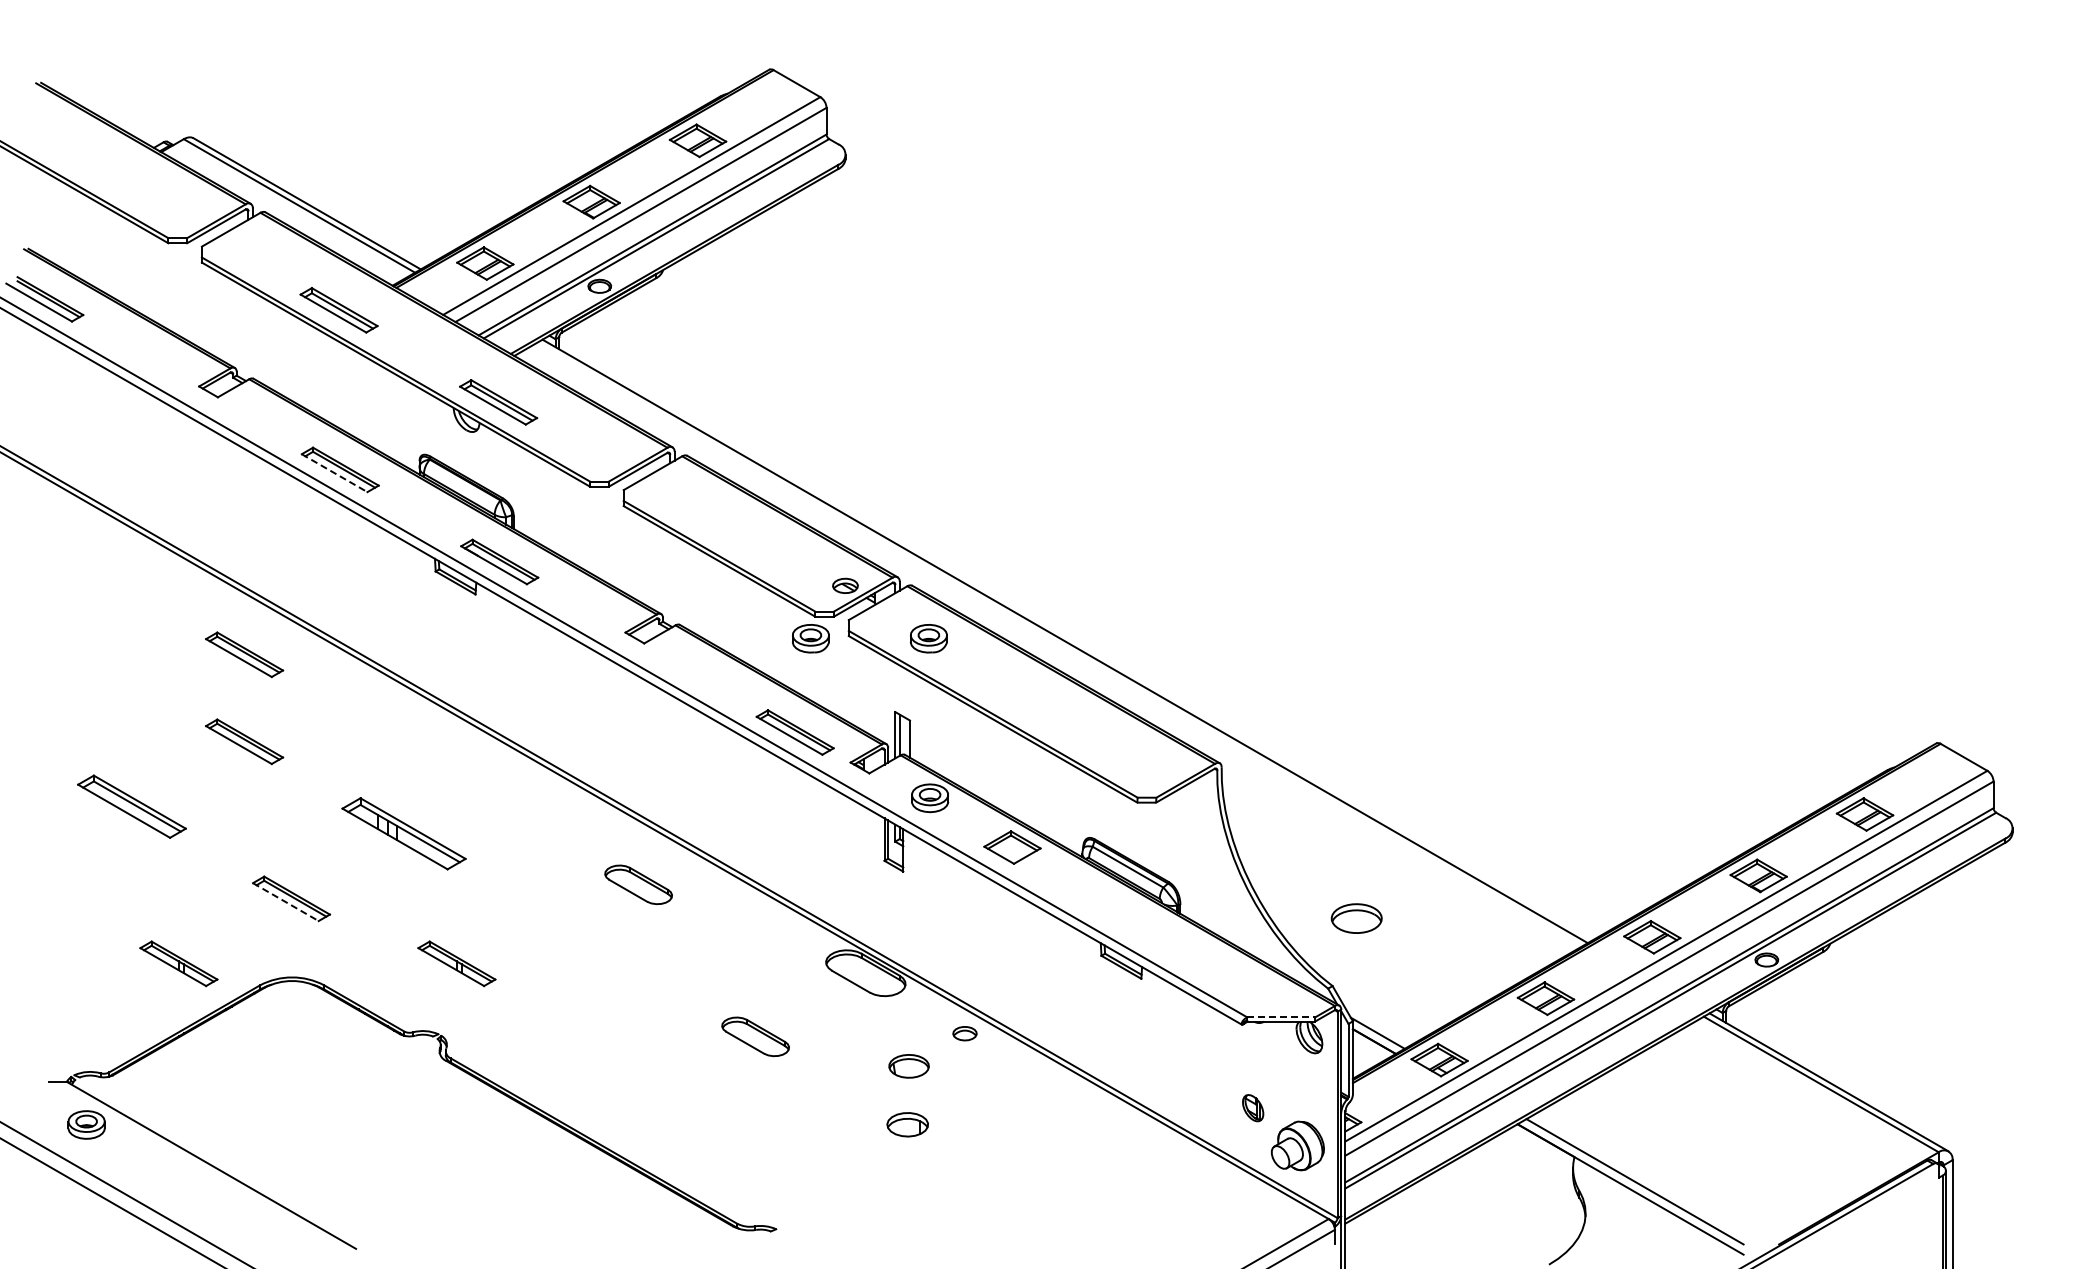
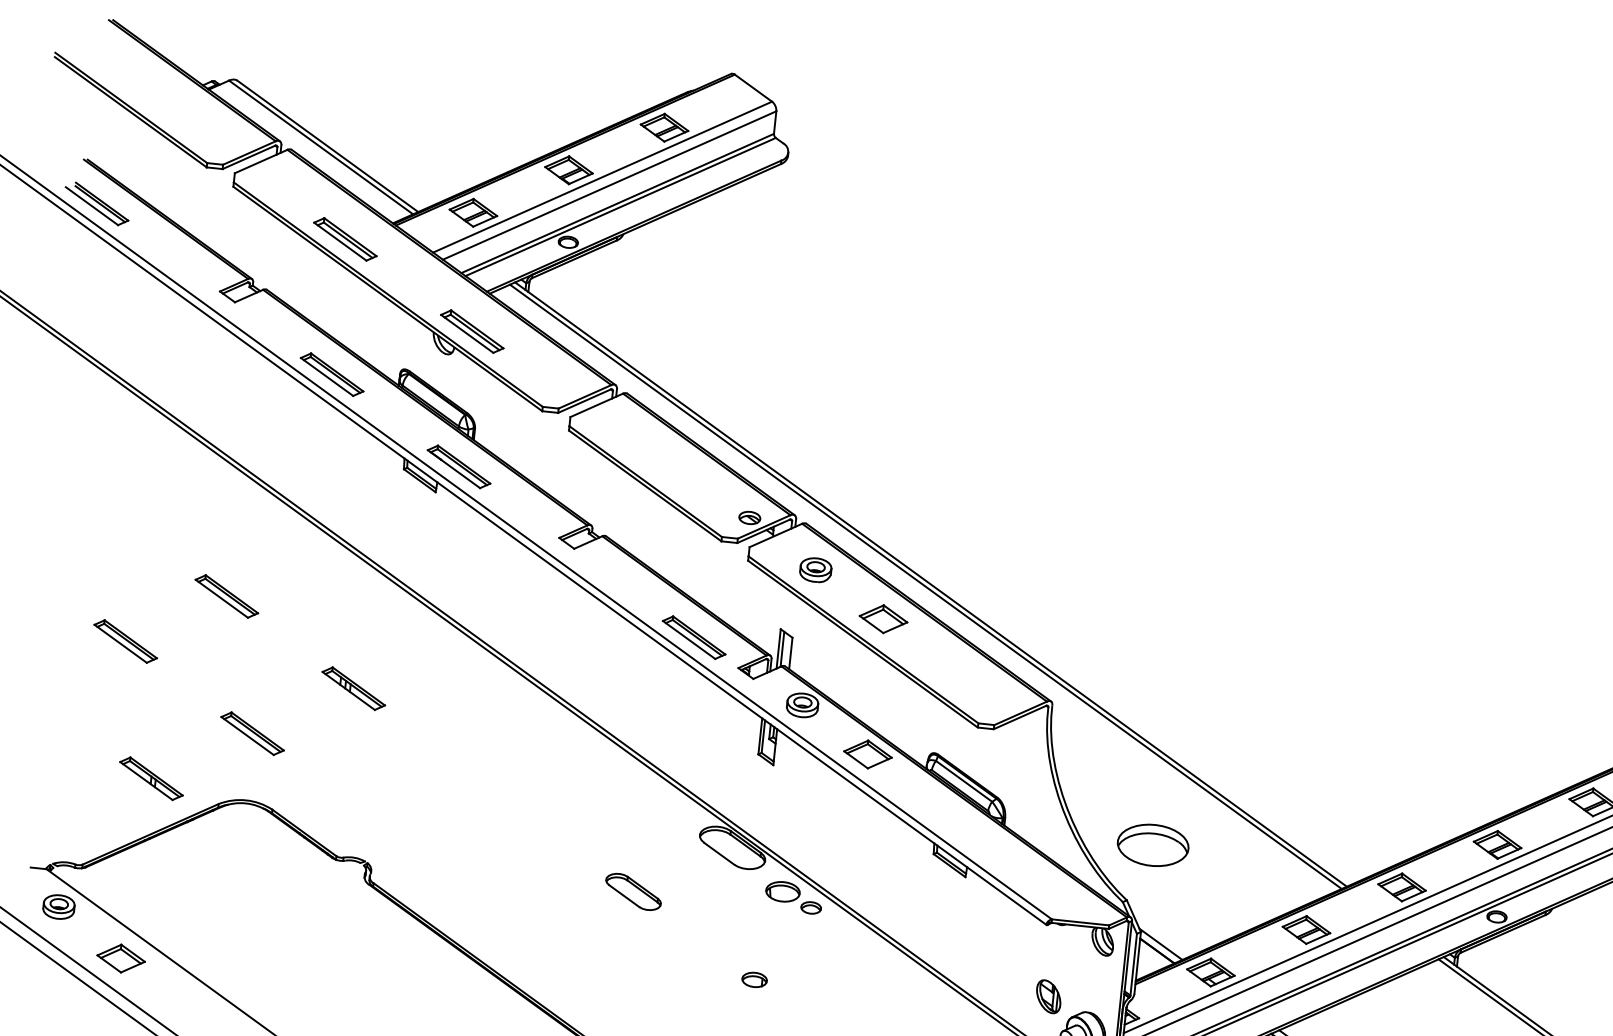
line: (334, 473) -> (326, 377), dashed -> solid
part: (810, 638) -> (715, 559), removed
line: (1059, 644) -> (925, 586), added
part: (244, 654) -> (234, 522), removed
part: (1013, 687) -> (883, 618), added
part: (131, 806) -> (125, 641), size x0.71
part: (403, 833) -> (353, 688), size x0.62
part: (638, 884) -> (547, 752), removed
line: (285, 902) -> (247, 736), dashed -> solid
part: (1356, 918) -> (1153, 845), size x1.67
part: (456, 963) -> (386, 803), removed
line: (1281, 1017) -> (1080, 922), dashed -> solid
part: (908, 1066) -> (782, 891), moved
part: (1252, 1107) -> (1048, 996), size x1.43
part: (907, 1124) -> (754, 979), size x0.71
part: (165, 1177) -> (121, 958), added

